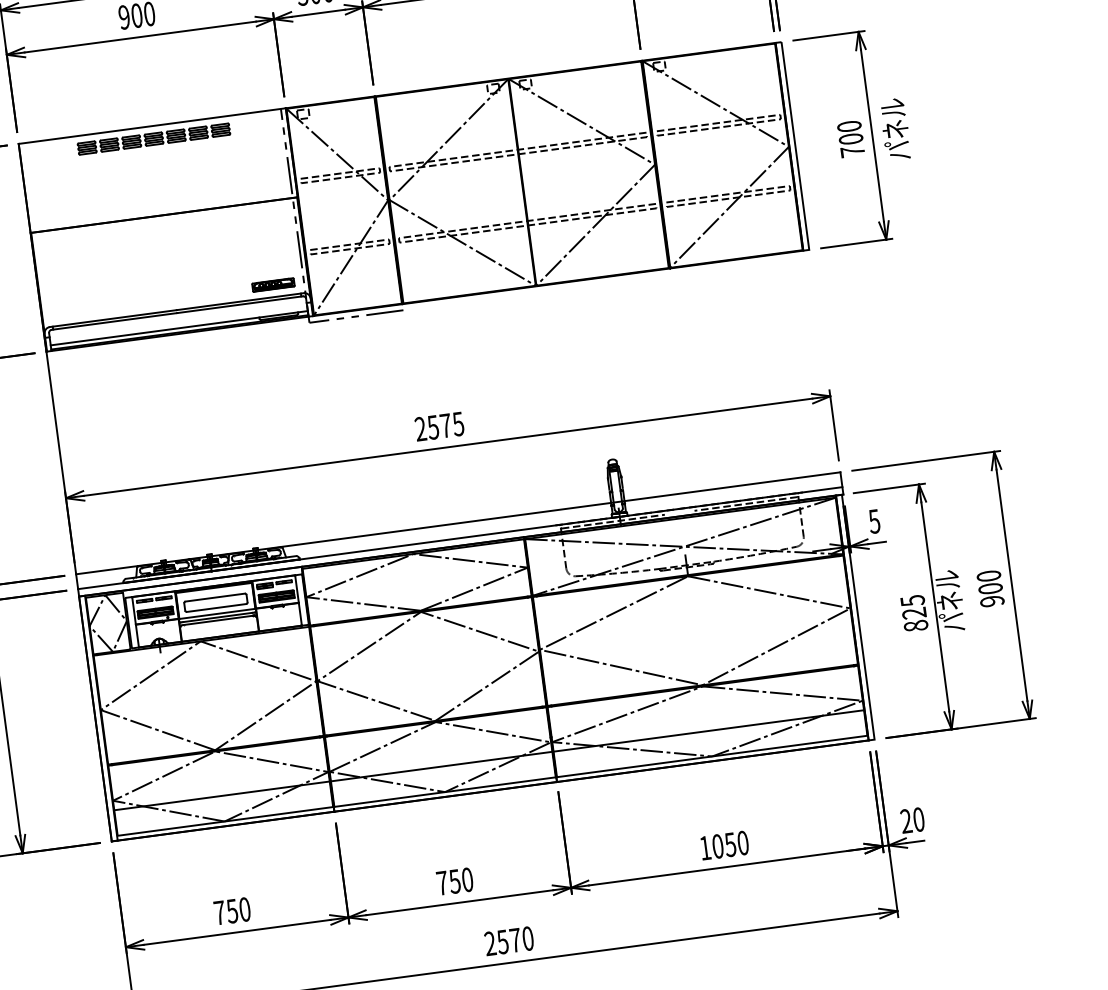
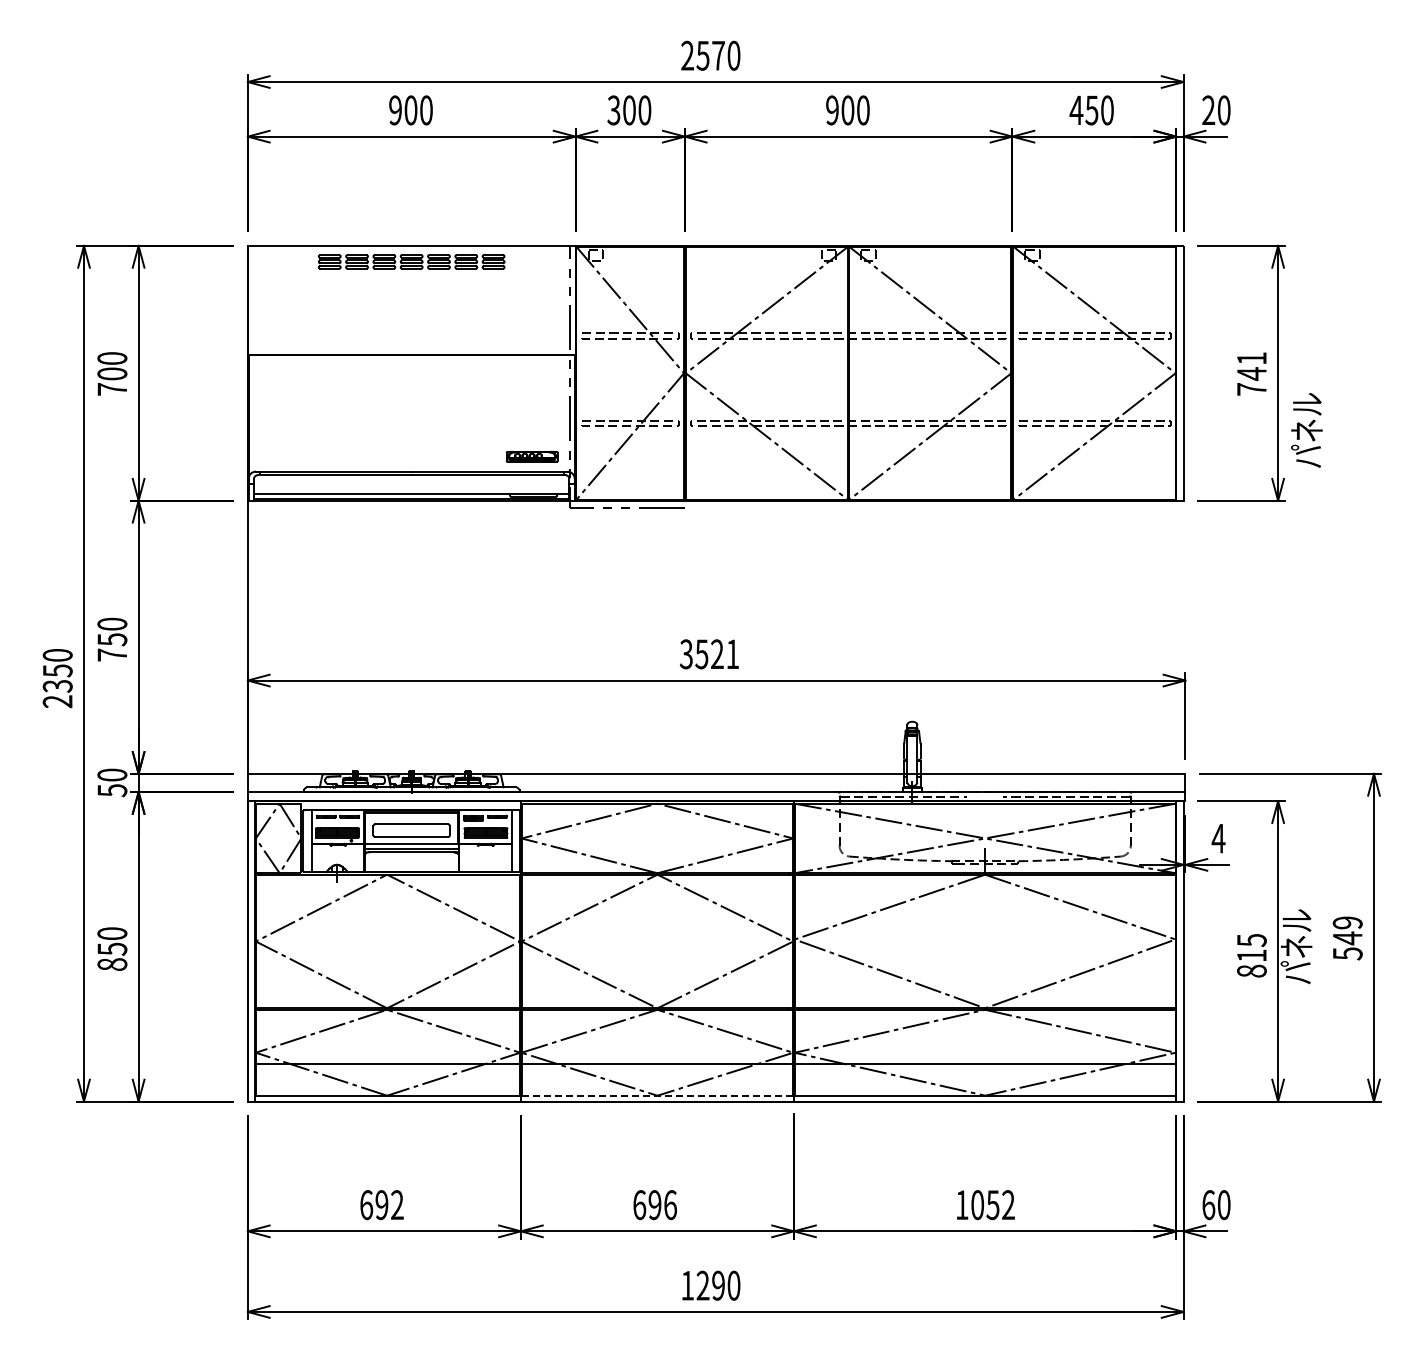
text: (895, 129) -> (1306, 430), moved
text: (849, 133) -> (1251, 366), 700 -> 741
text: (439, 426) -> (709, 654), 2575 -> 3521
text: (874, 521) -> (1218, 838), 5 -> 4
text: (990, 588) -> (1347, 938), 900 -> 549
text: (914, 613) -> (1251, 955), 825 -> 815
line: (445, 791) -> (657, 1095), solid -> dashed
text: (906, 821) -> (1208, 1205), 20 -> 60
text: (743, 843) -> (1008, 1205), 1050 -> 1052
text: (455, 881) -> (655, 1205), 750 -> 696
text: (232, 911) -> (381, 1205), 750 -> 692
text: (502, 941) -> (702, 1285), 2570 -> 1290

